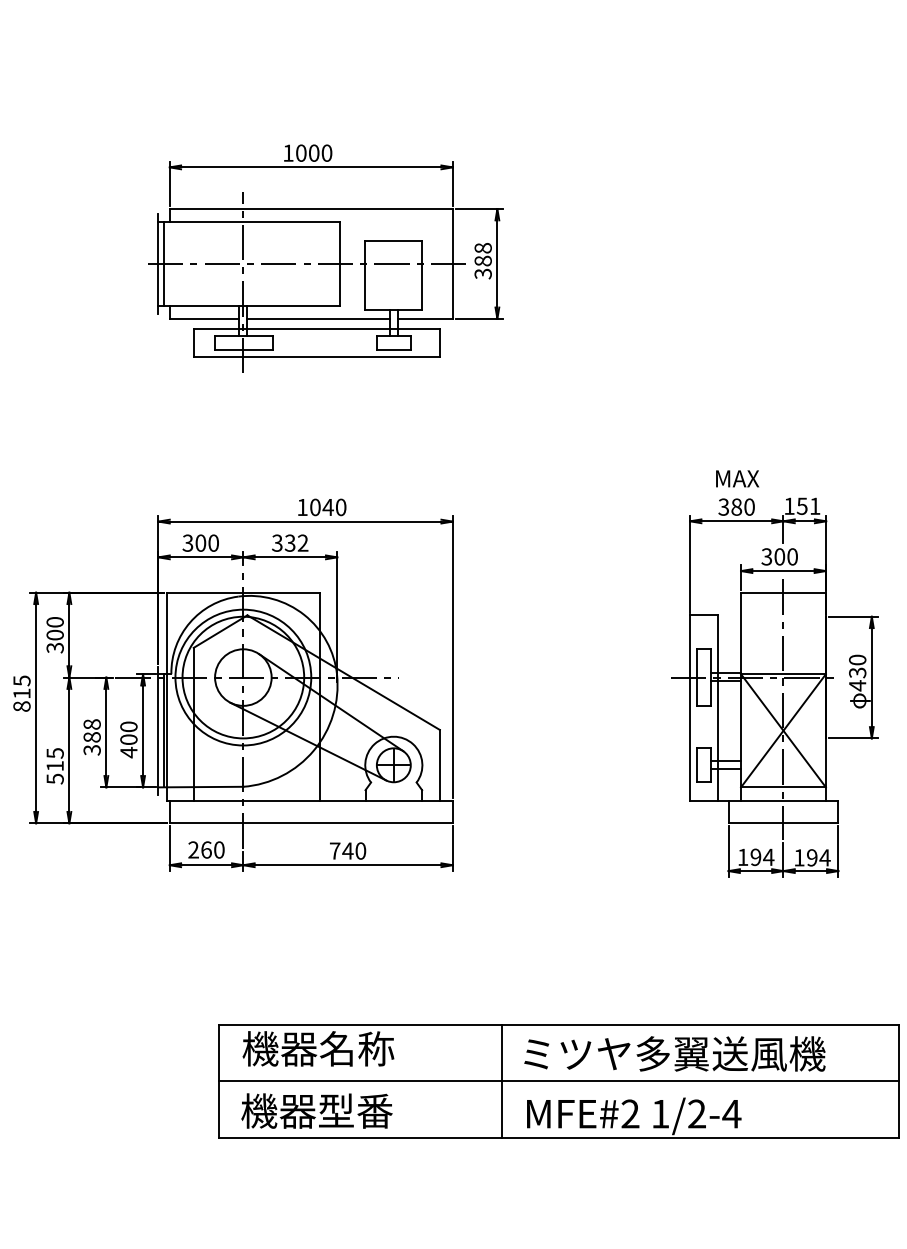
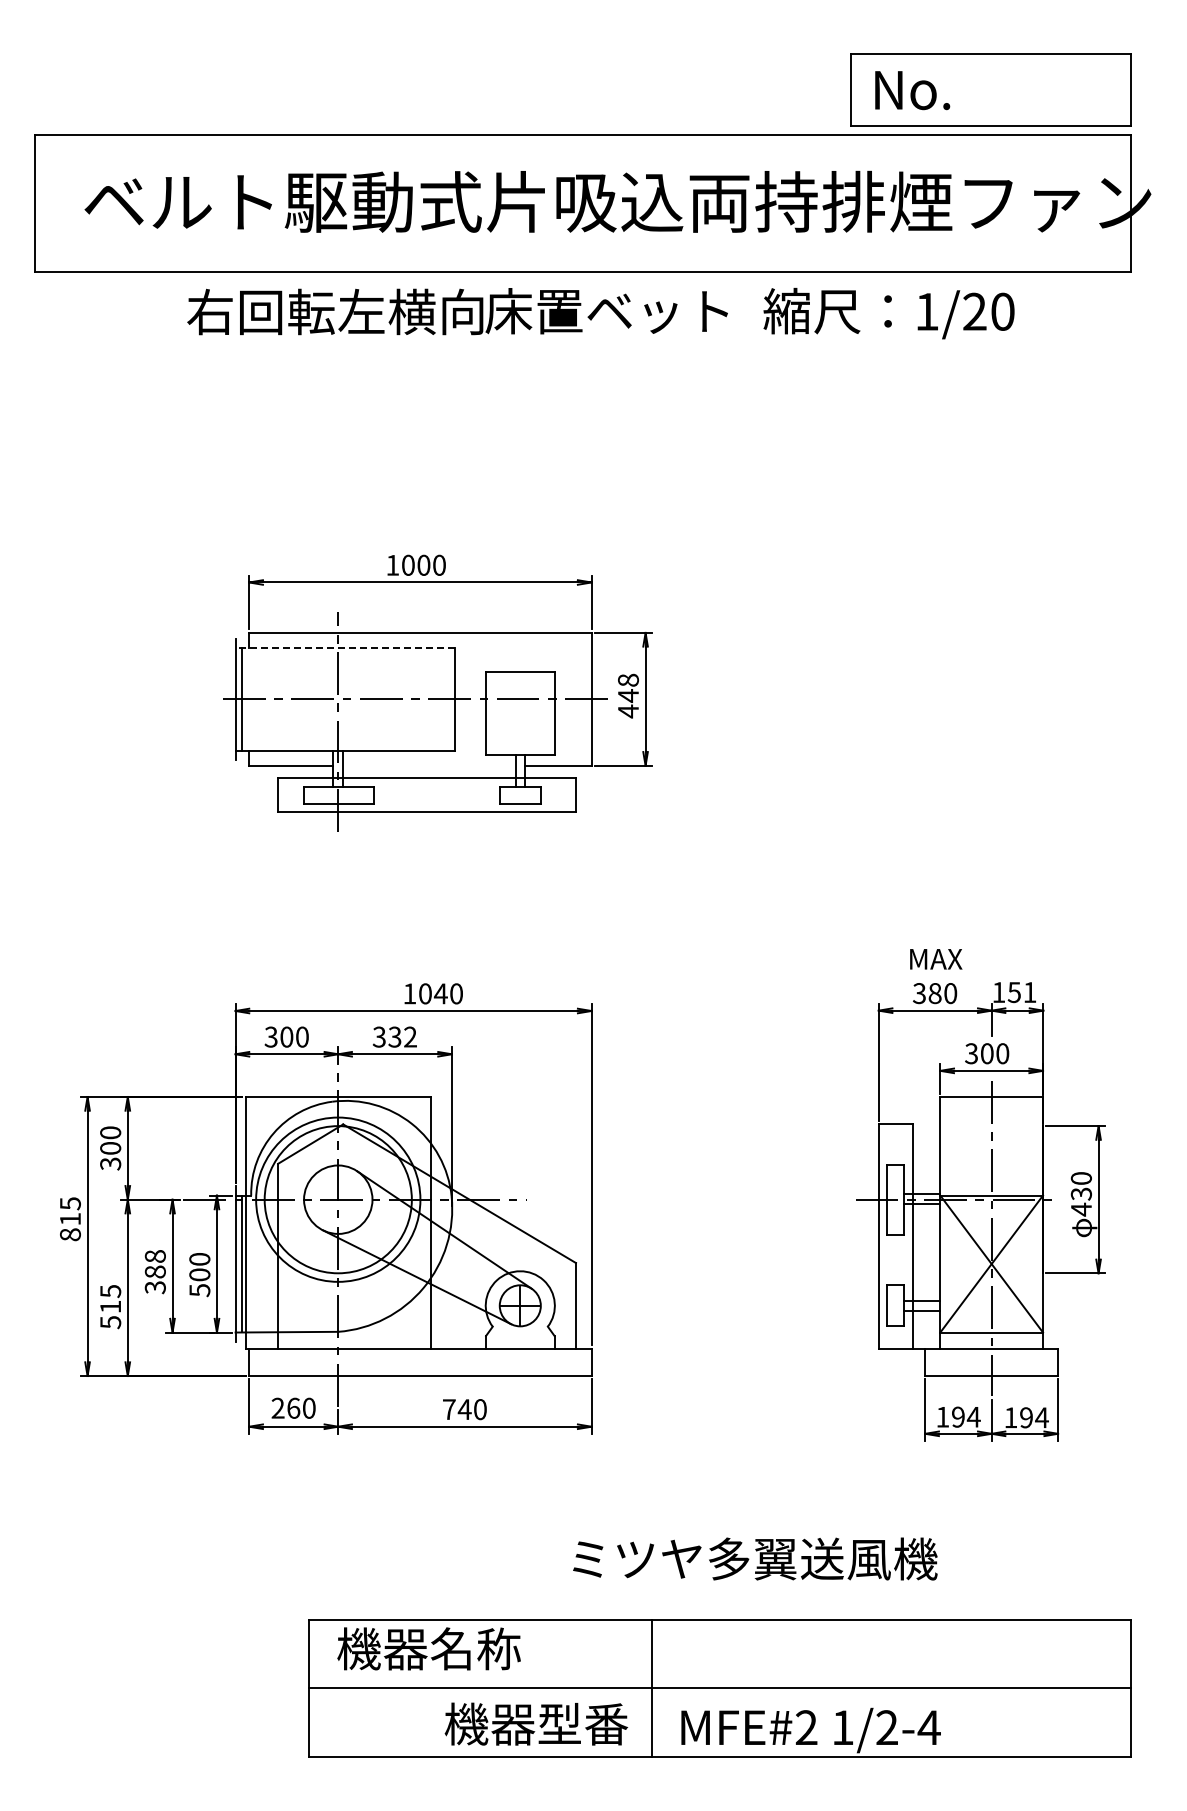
line: (249, 221) -> (345, 647), solid -> dashed
text: (483, 267) -> (628, 703), 388 -> 448
line: (318, 318) -> (429, 765), removed
text: (128, 752) -> (199, 1290), 400 -> 500
text: (675, 1053) -> (755, 1558), moved
text: (317, 1110) -> (536, 1723), moved

